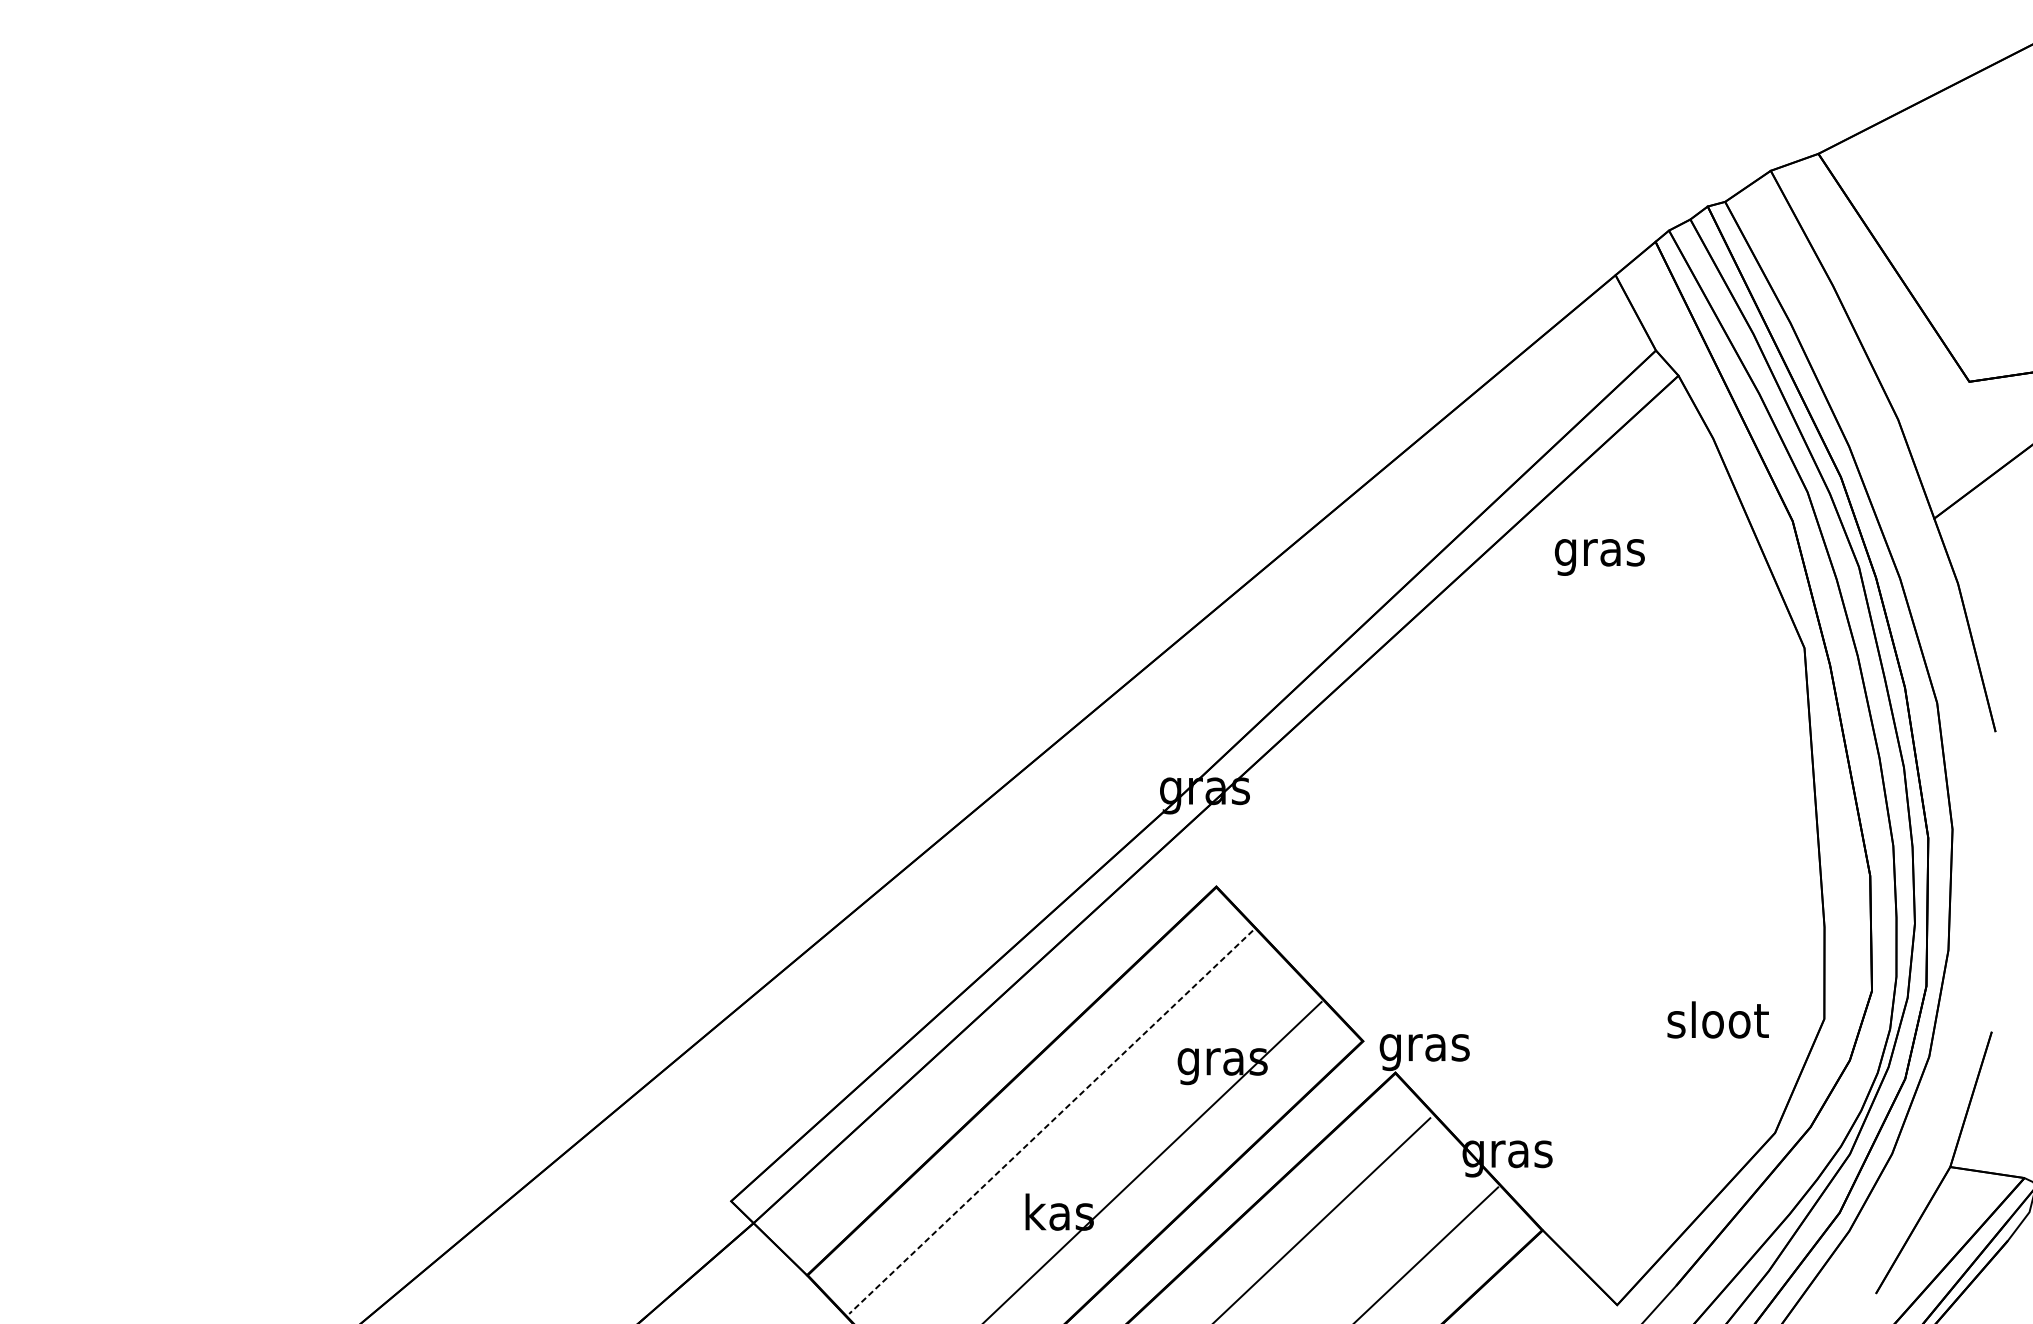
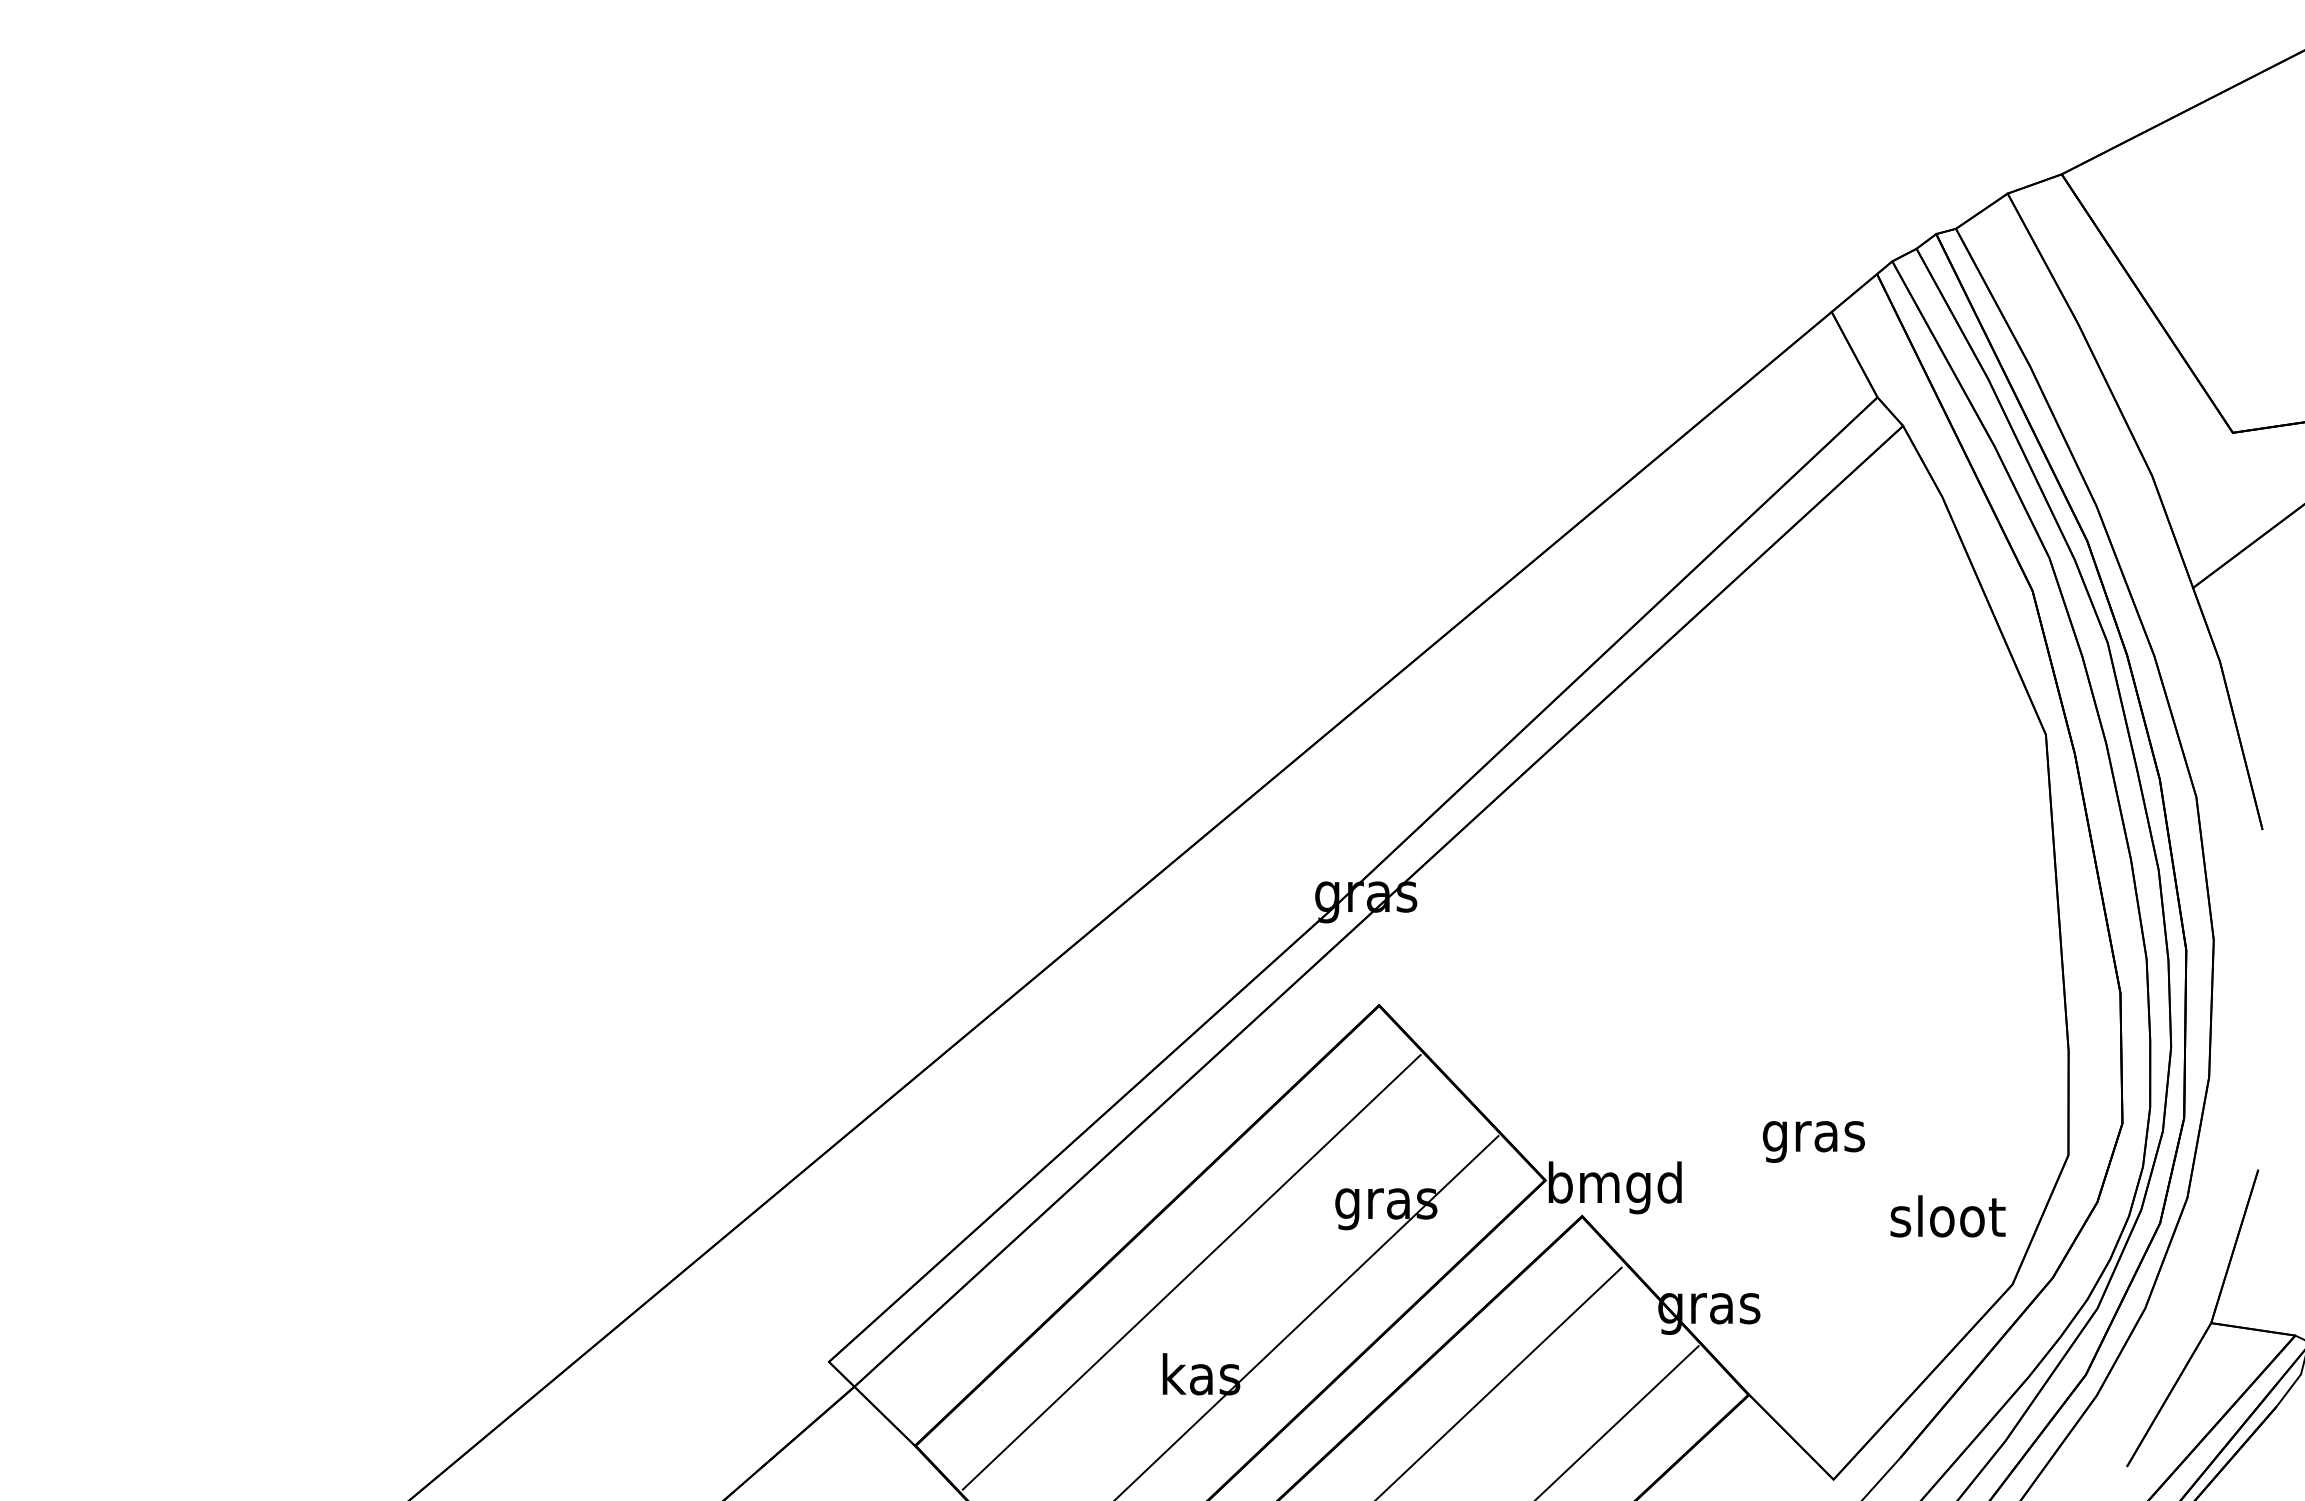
text: (1599, 557) -> (1813, 1141), moved
text: (1717, 1020) -> (1947, 1216), moved
text: (1423, 1047) -> (1614, 1187), gras -> bmgd
line: (1050, 1122) -> (1191, 1272), dashed -> solid

